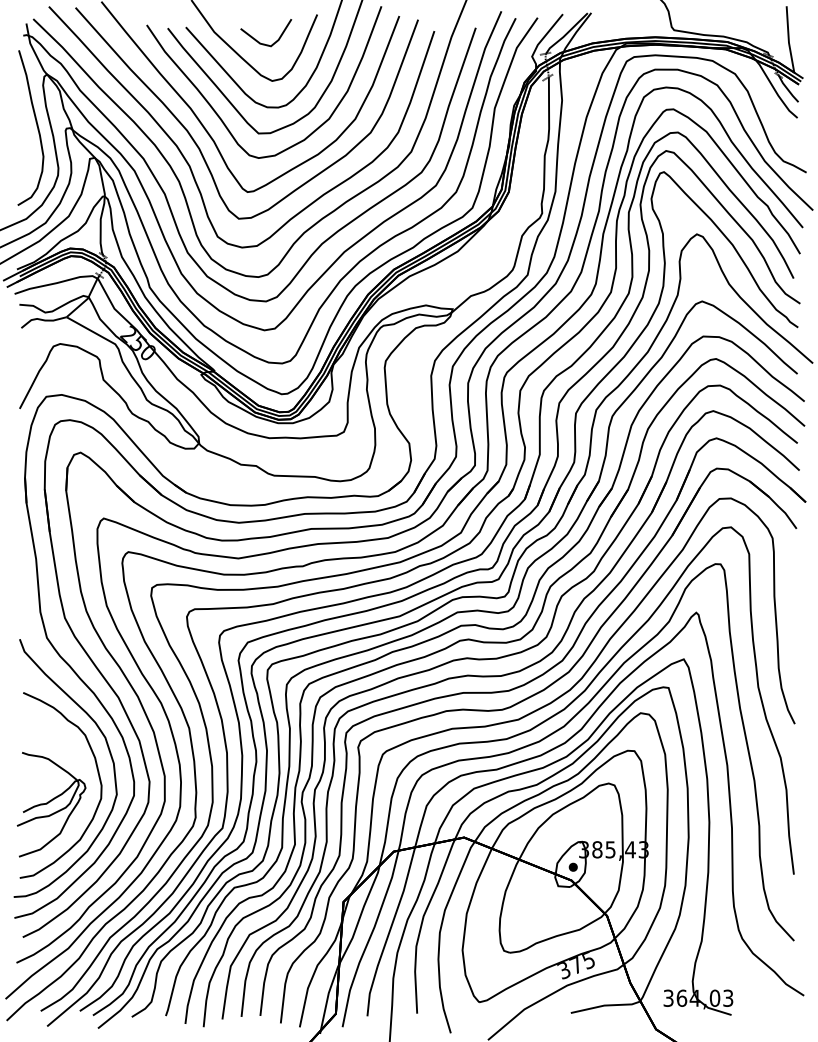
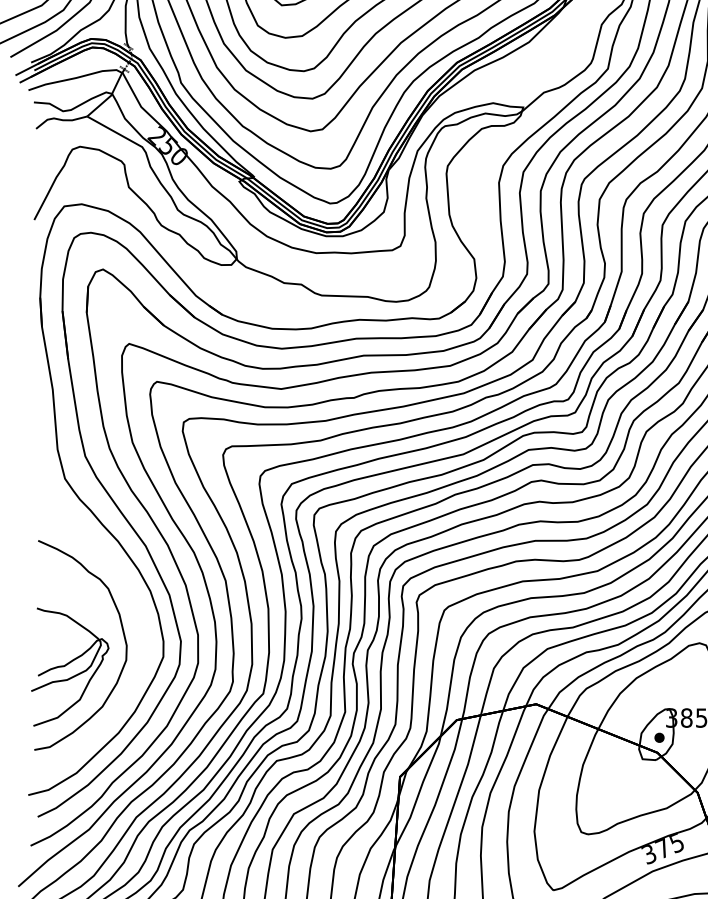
part: (110, 757) -> (136, 613), removed

